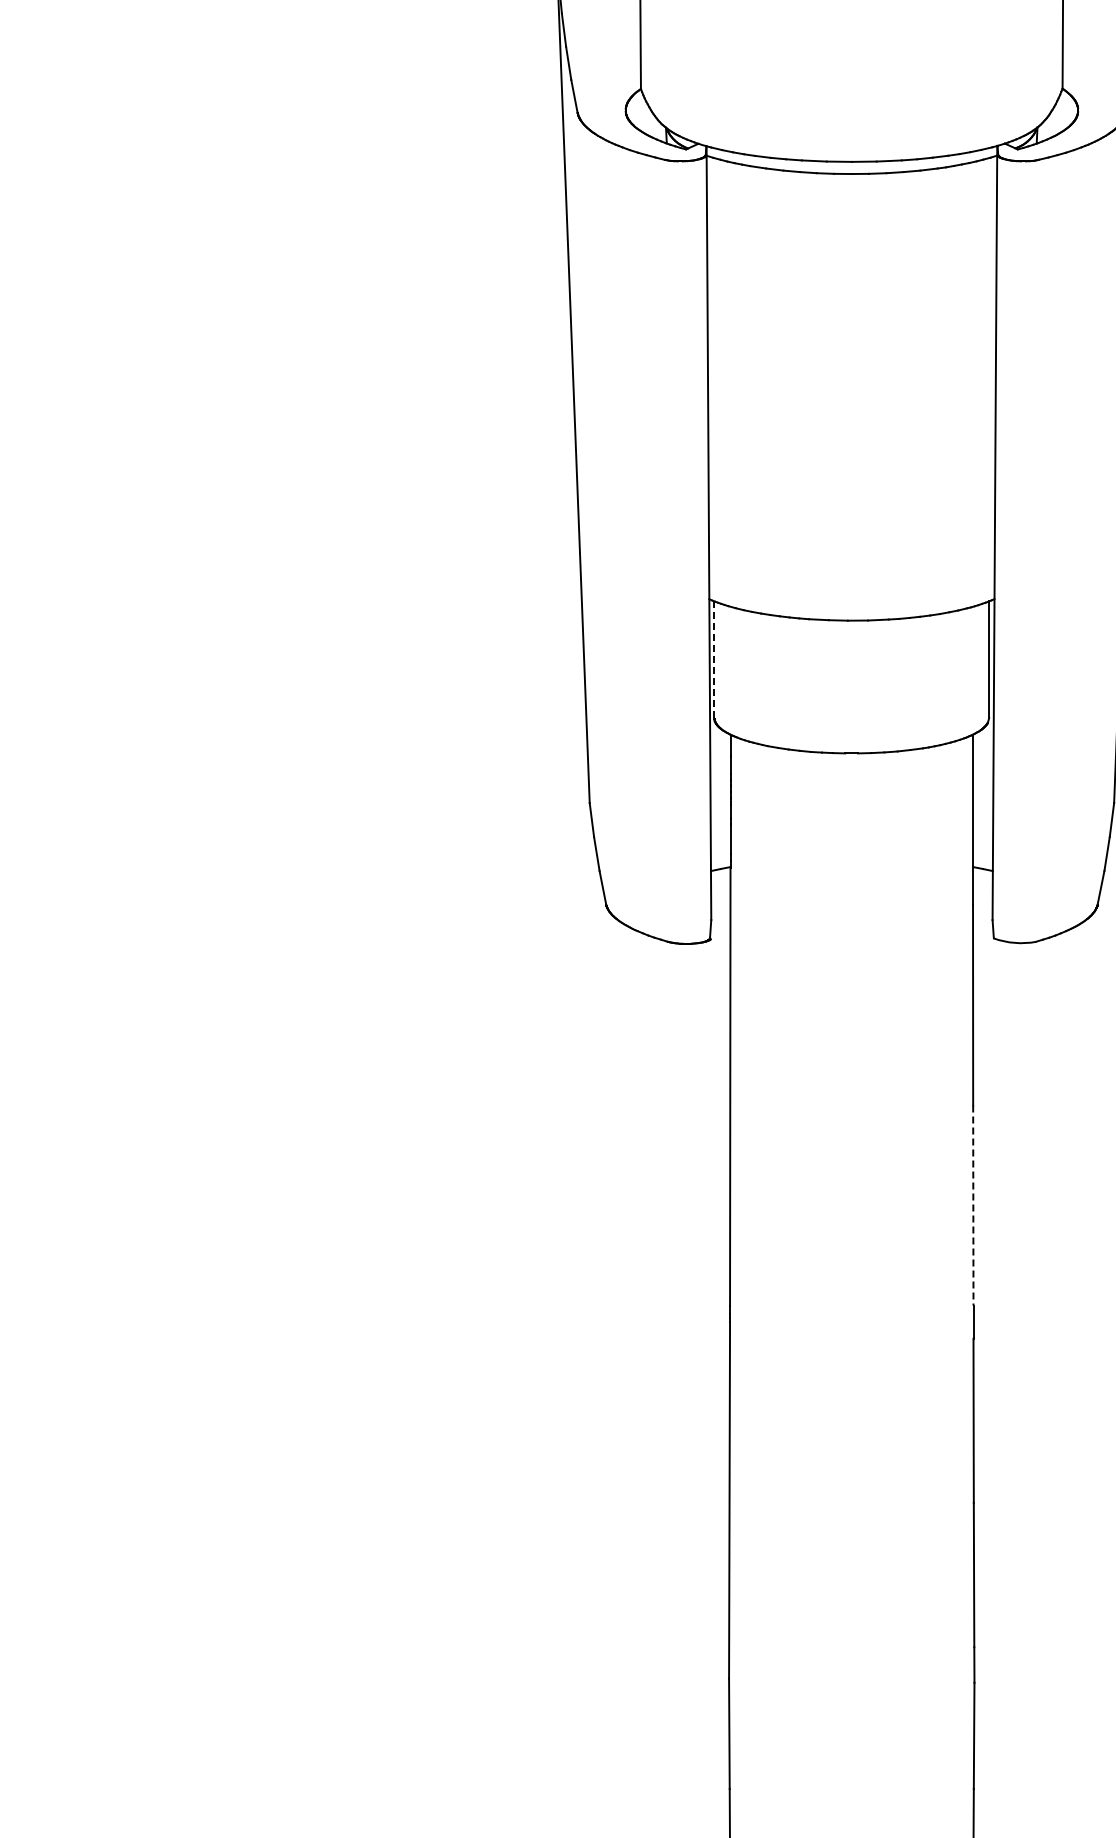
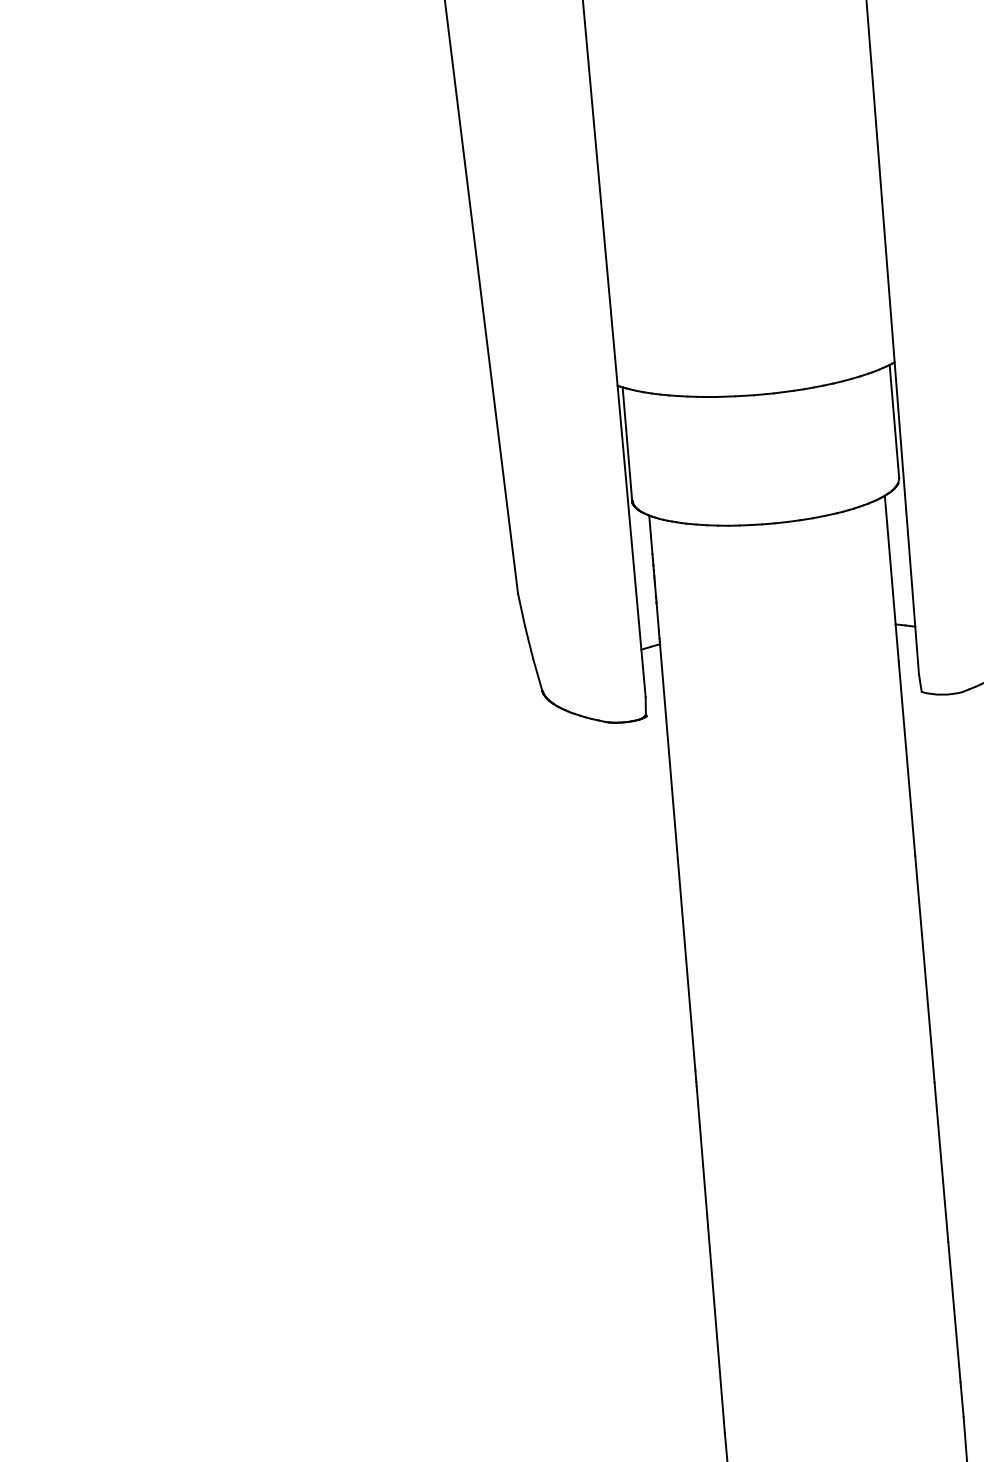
line: (714, 659) -> (627, 443), dashed -> solid
line: (973, 1206) -> (923, 954), dashed -> solid

